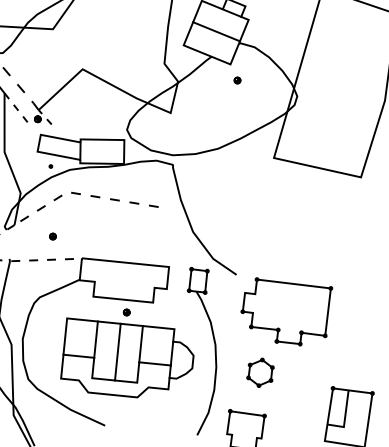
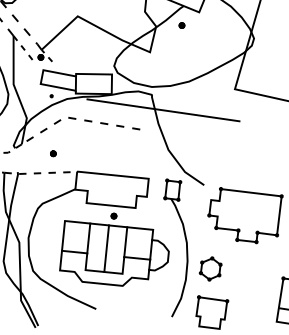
part: (237, 80) -> (181, 25), moved
line: (186, 183) -> (163, 110), added
part: (260, 372) -> (210, 268), moved

